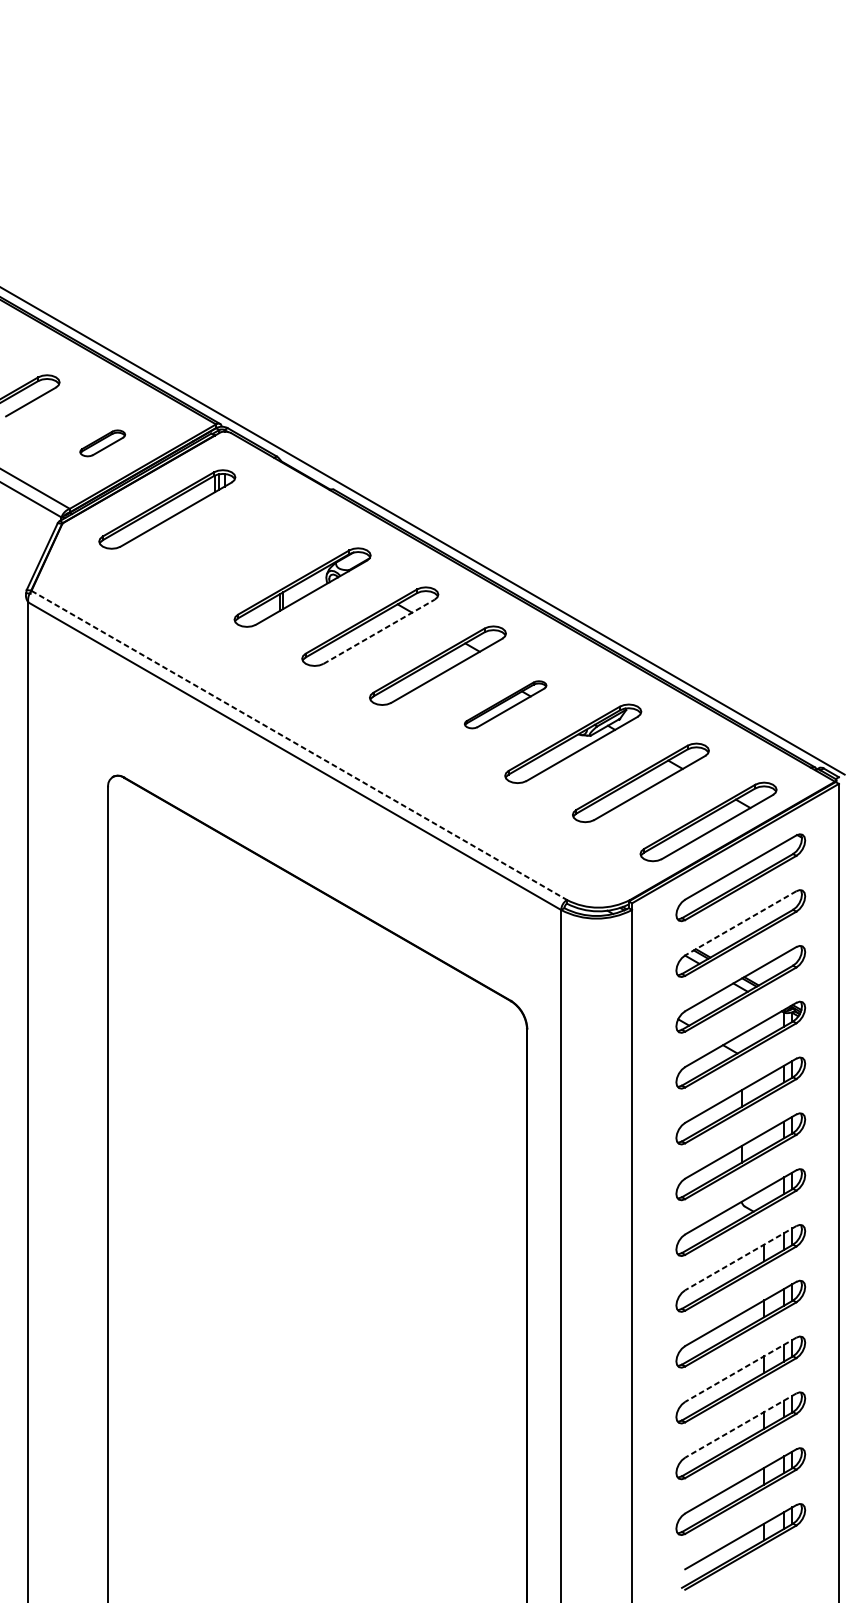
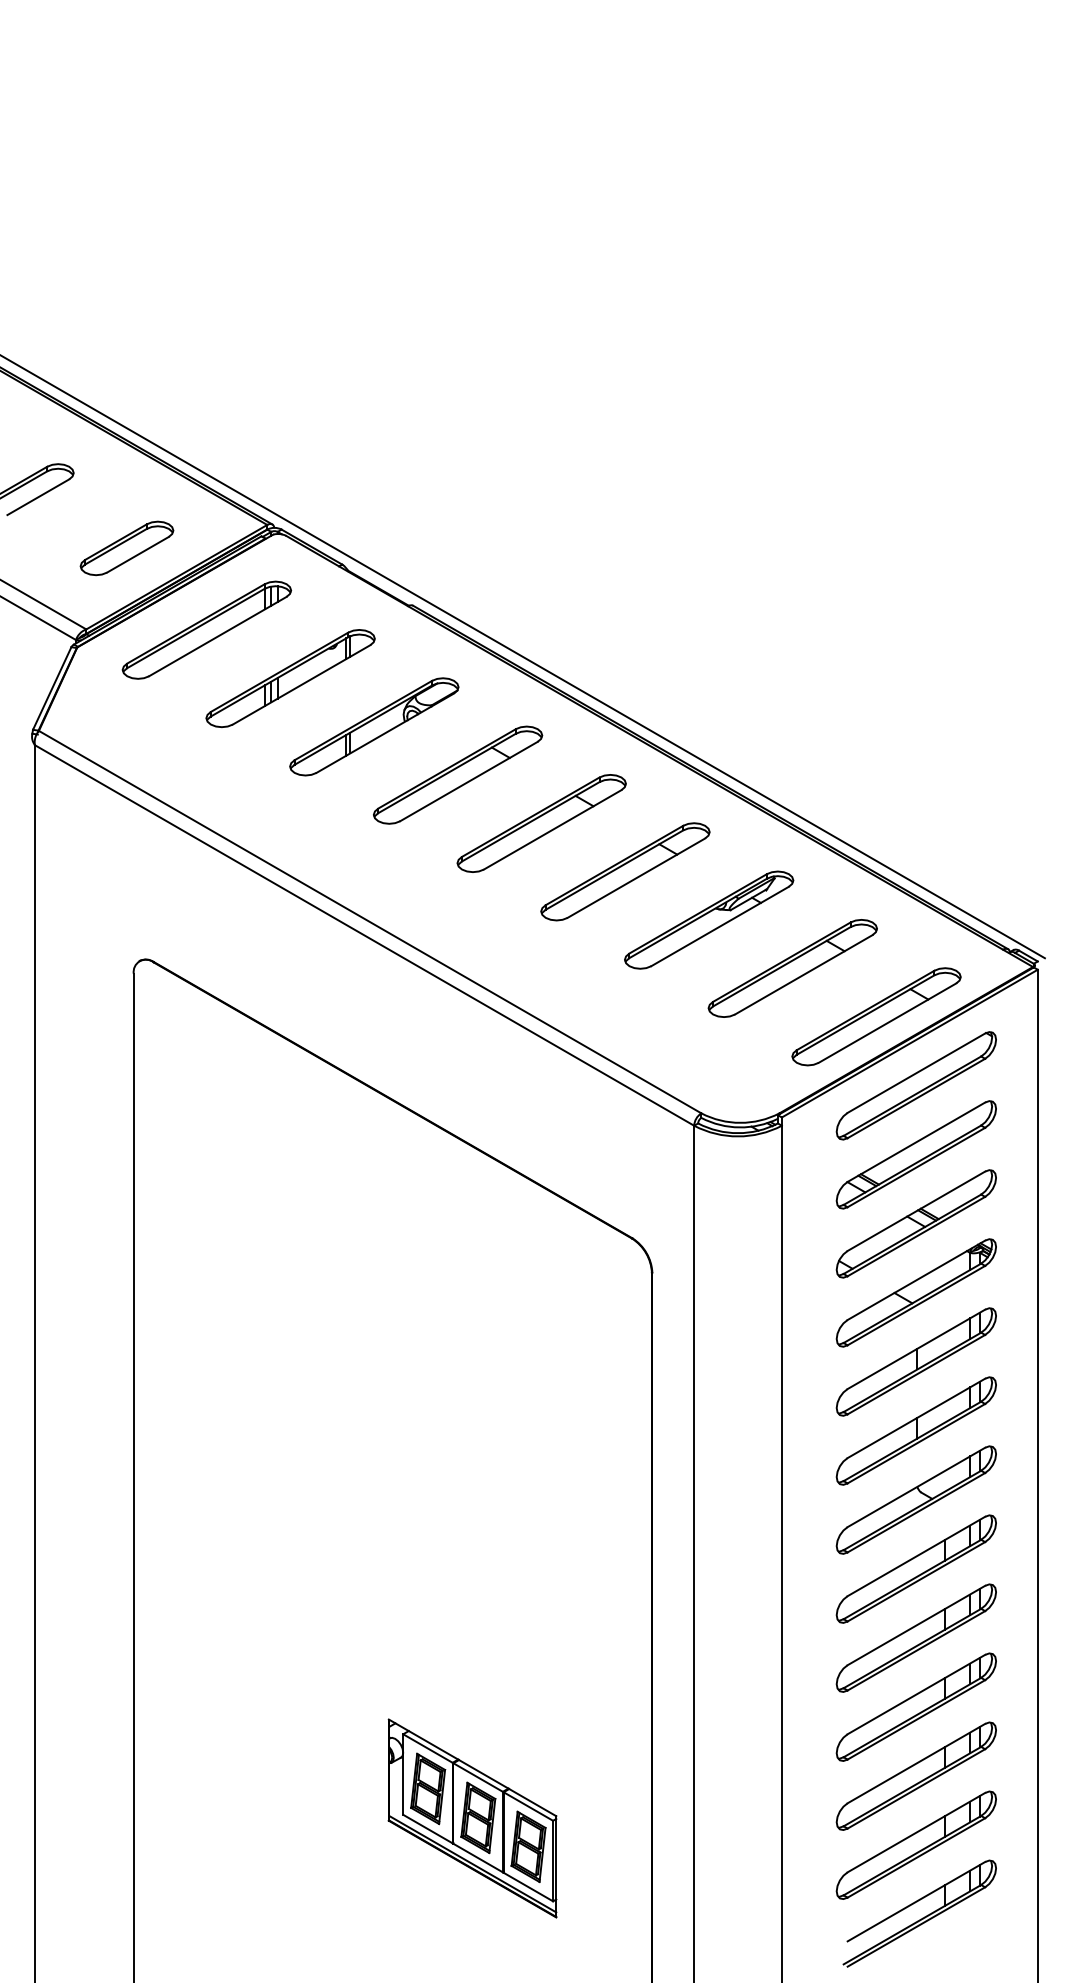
part: (102, 443) -> (126, 548), size x1.67
part: (234, 548) -> (290, 678), added
line: (379, 631) -> (469, 781), dashed -> solid
part: (505, 704) -> (625, 871), size x1.67
line: (299, 745) -> (370, 922), dashed -> solid
line: (740, 923) -> (915, 1142), dashed -> solid
line: (740, 1258) -> (915, 1556), dashed -> solid
line: (740, 1369) -> (915, 1694), dashed -> solid
line: (740, 1425) -> (915, 1763), dashed -> solid
part: (381, 1469) -> (472, 1818), added

